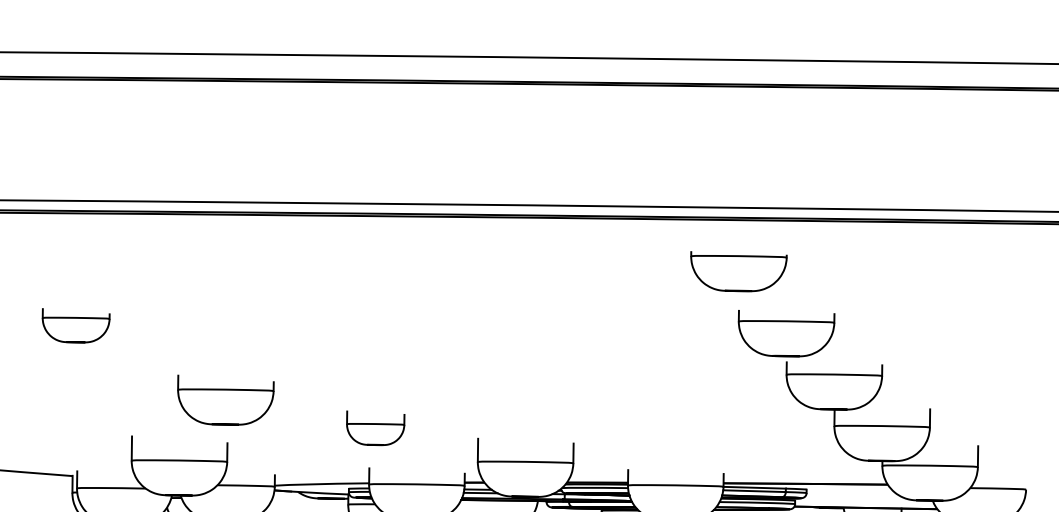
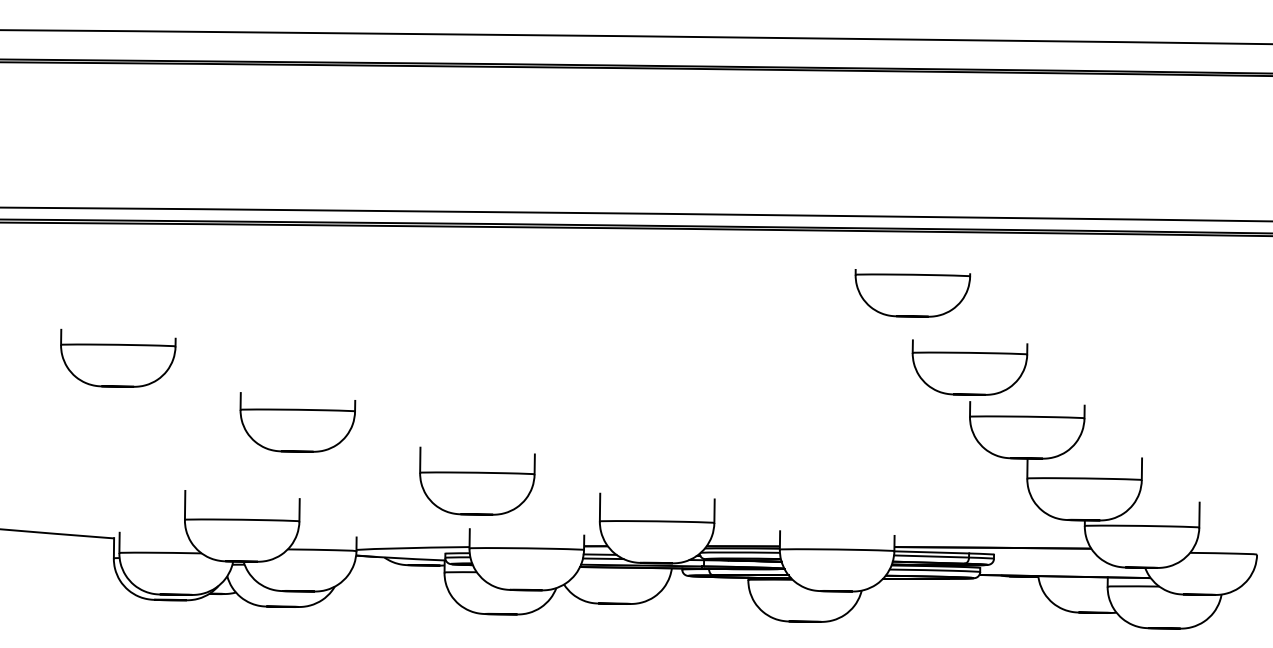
part: (76, 325) -> (118, 357), size x1.43
part: (225, 400) -> (297, 422), moved
part: (375, 427) -> (477, 480), size x1.67

